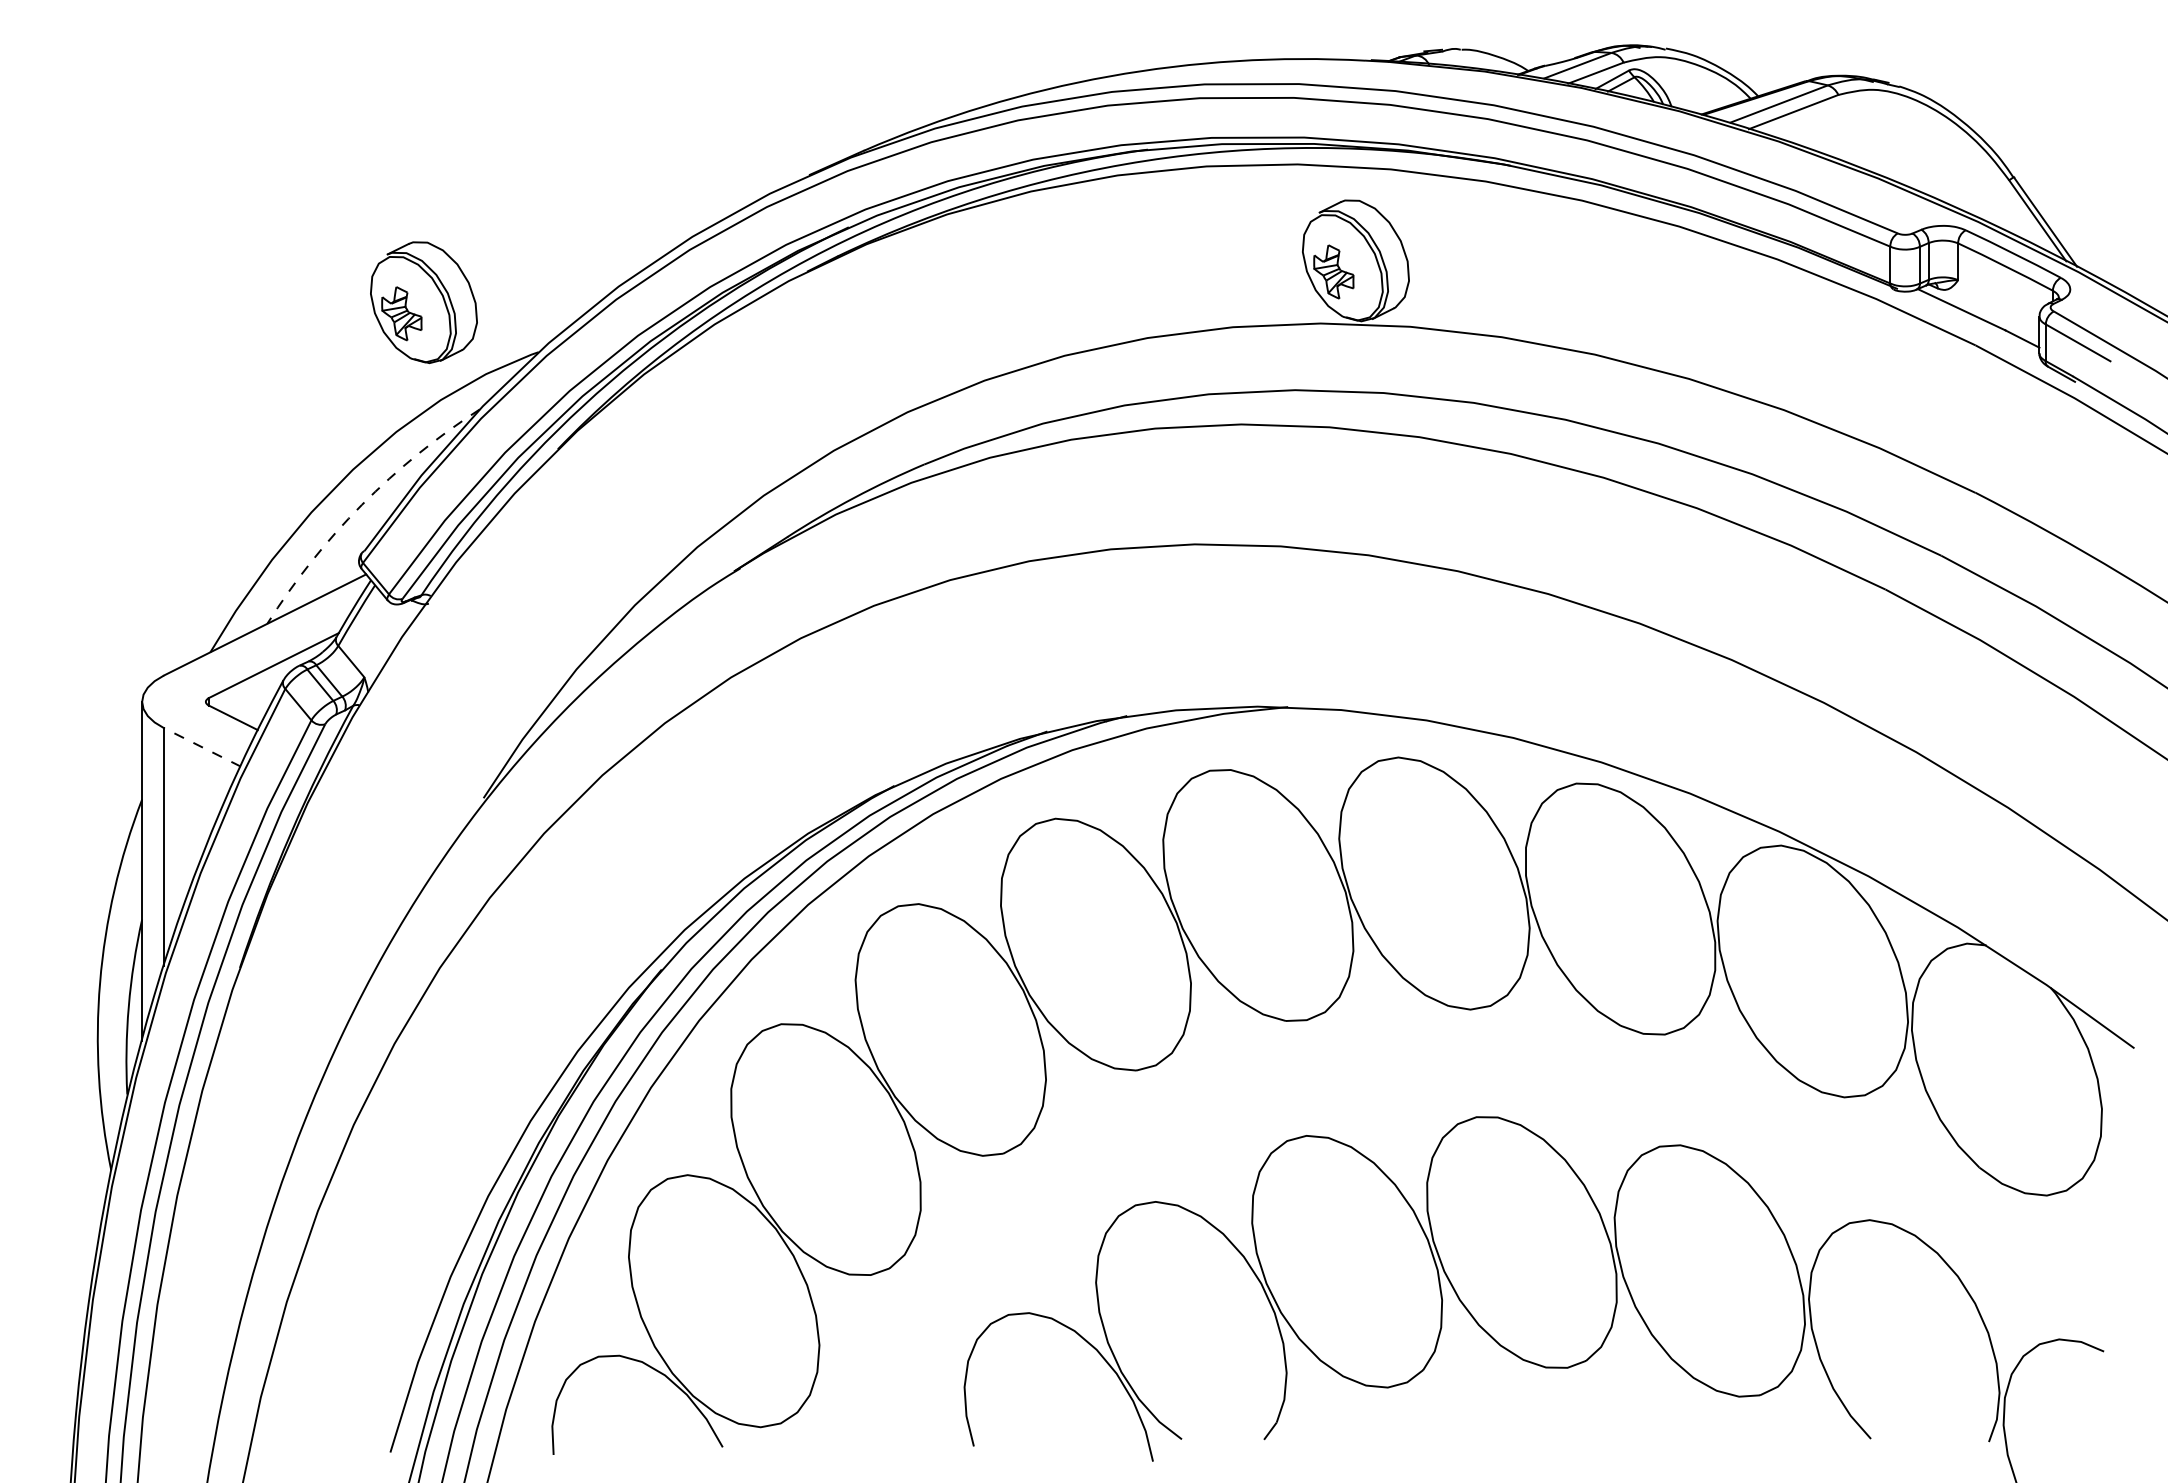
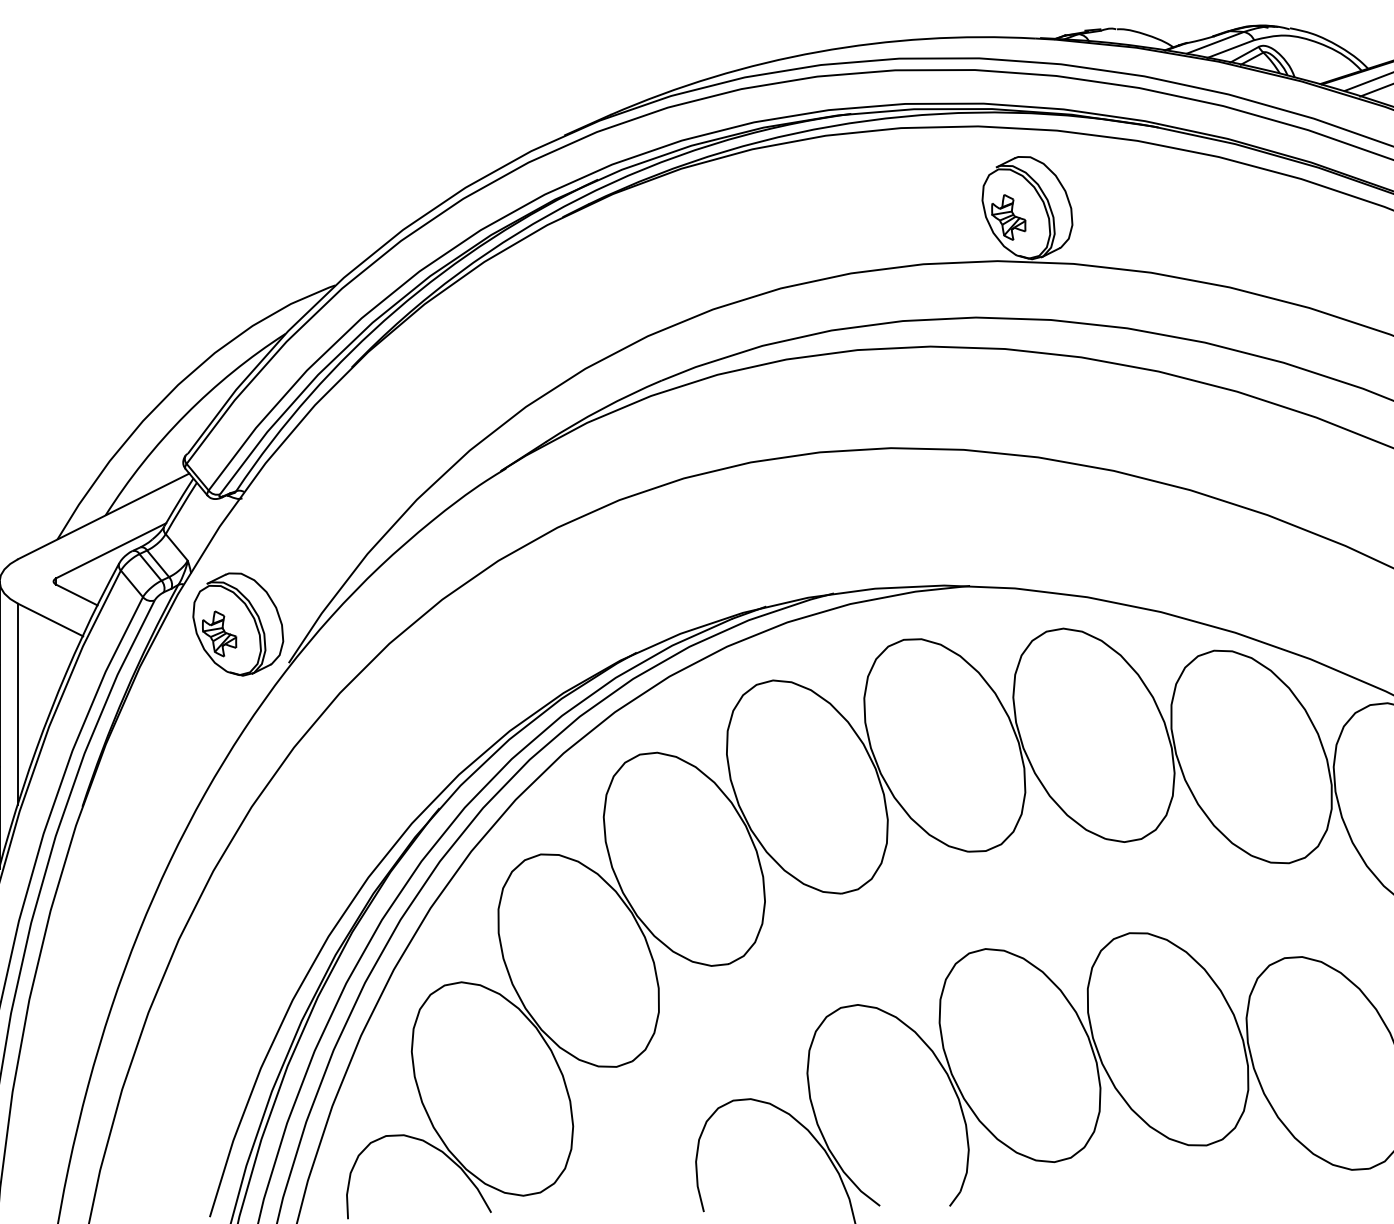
part: (423, 302) -> (237, 624), moved
arc: (361, 505) -> (185, 415), dashed -> solid
line: (201, 747) -> (49, 620), dashed -> solid

